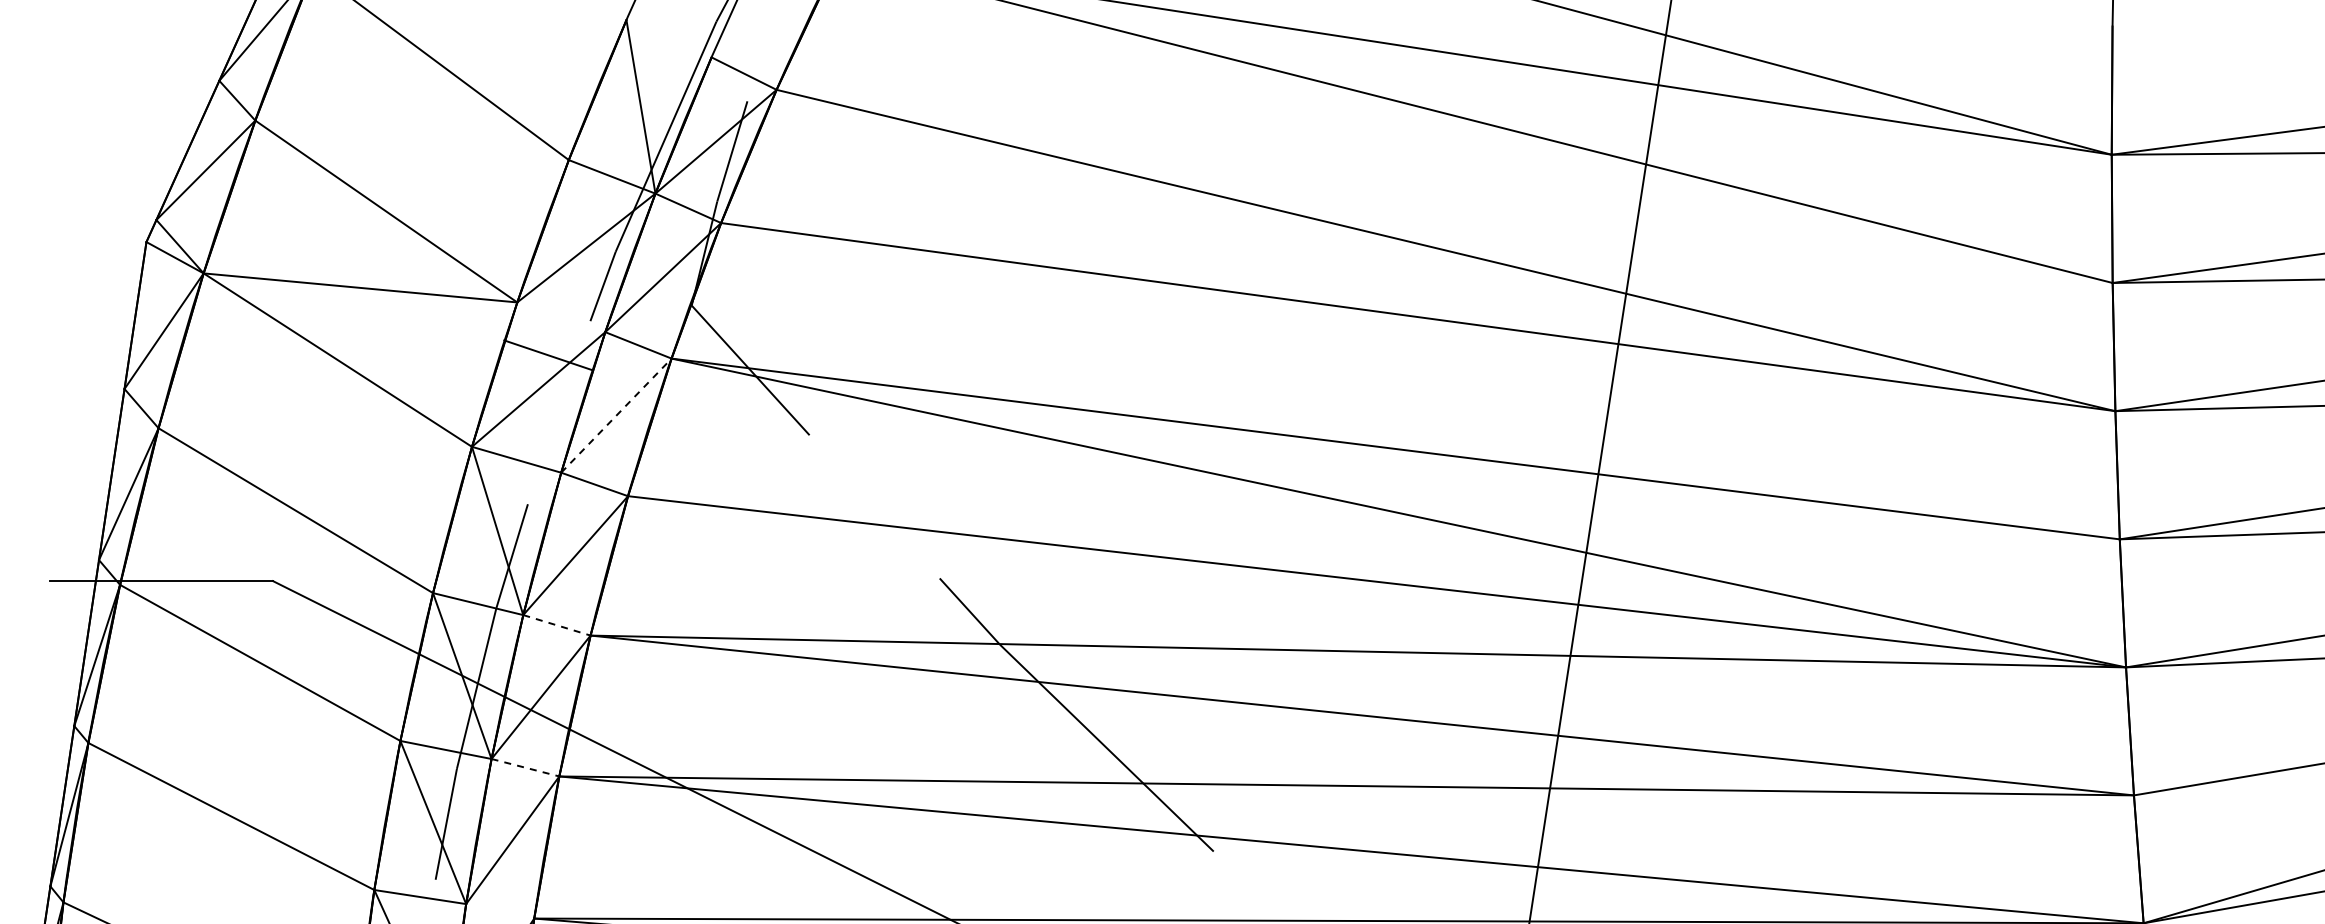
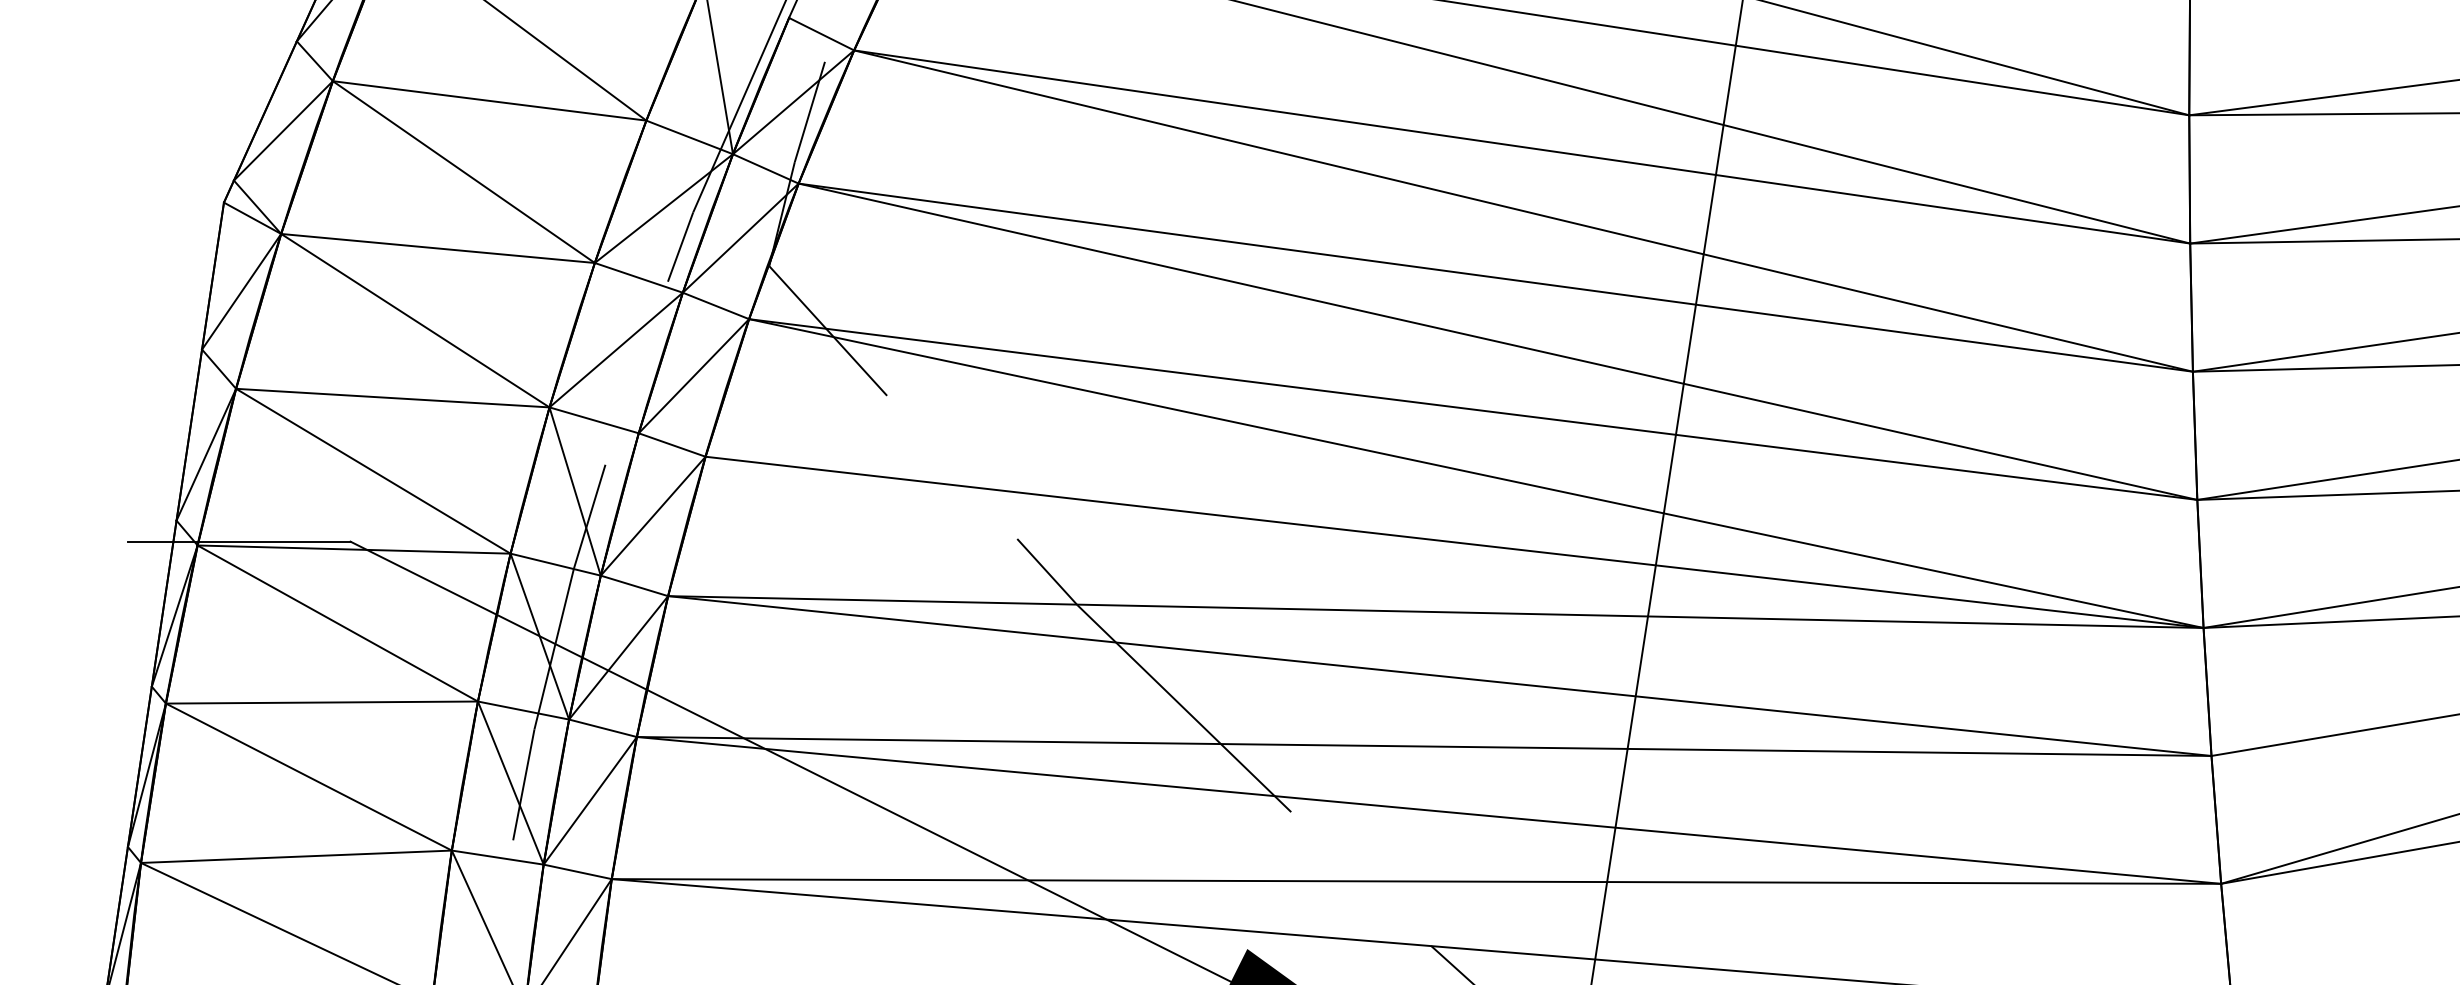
line: (411, 139) -> (489, 100), added
line: (1444, 185) -> (1522, 146), added
line: (547, 354) -> (638, 277), moved
line: (1419, 380) -> (1497, 341), added
line: (616, 414) -> (694, 375), dashed -> solid
line: (314, 436) -> (392, 397), added
line: (275, 588) -> (353, 549), added
line: (556, 625) -> (634, 586), dashed -> solid
line: (243, 741) -> (321, 702), added
line: (525, 767) -> (603, 728), dashed -> solid
line: (218, 895) -> (296, 856), added
line: (499, 910) -> (577, 871), added

